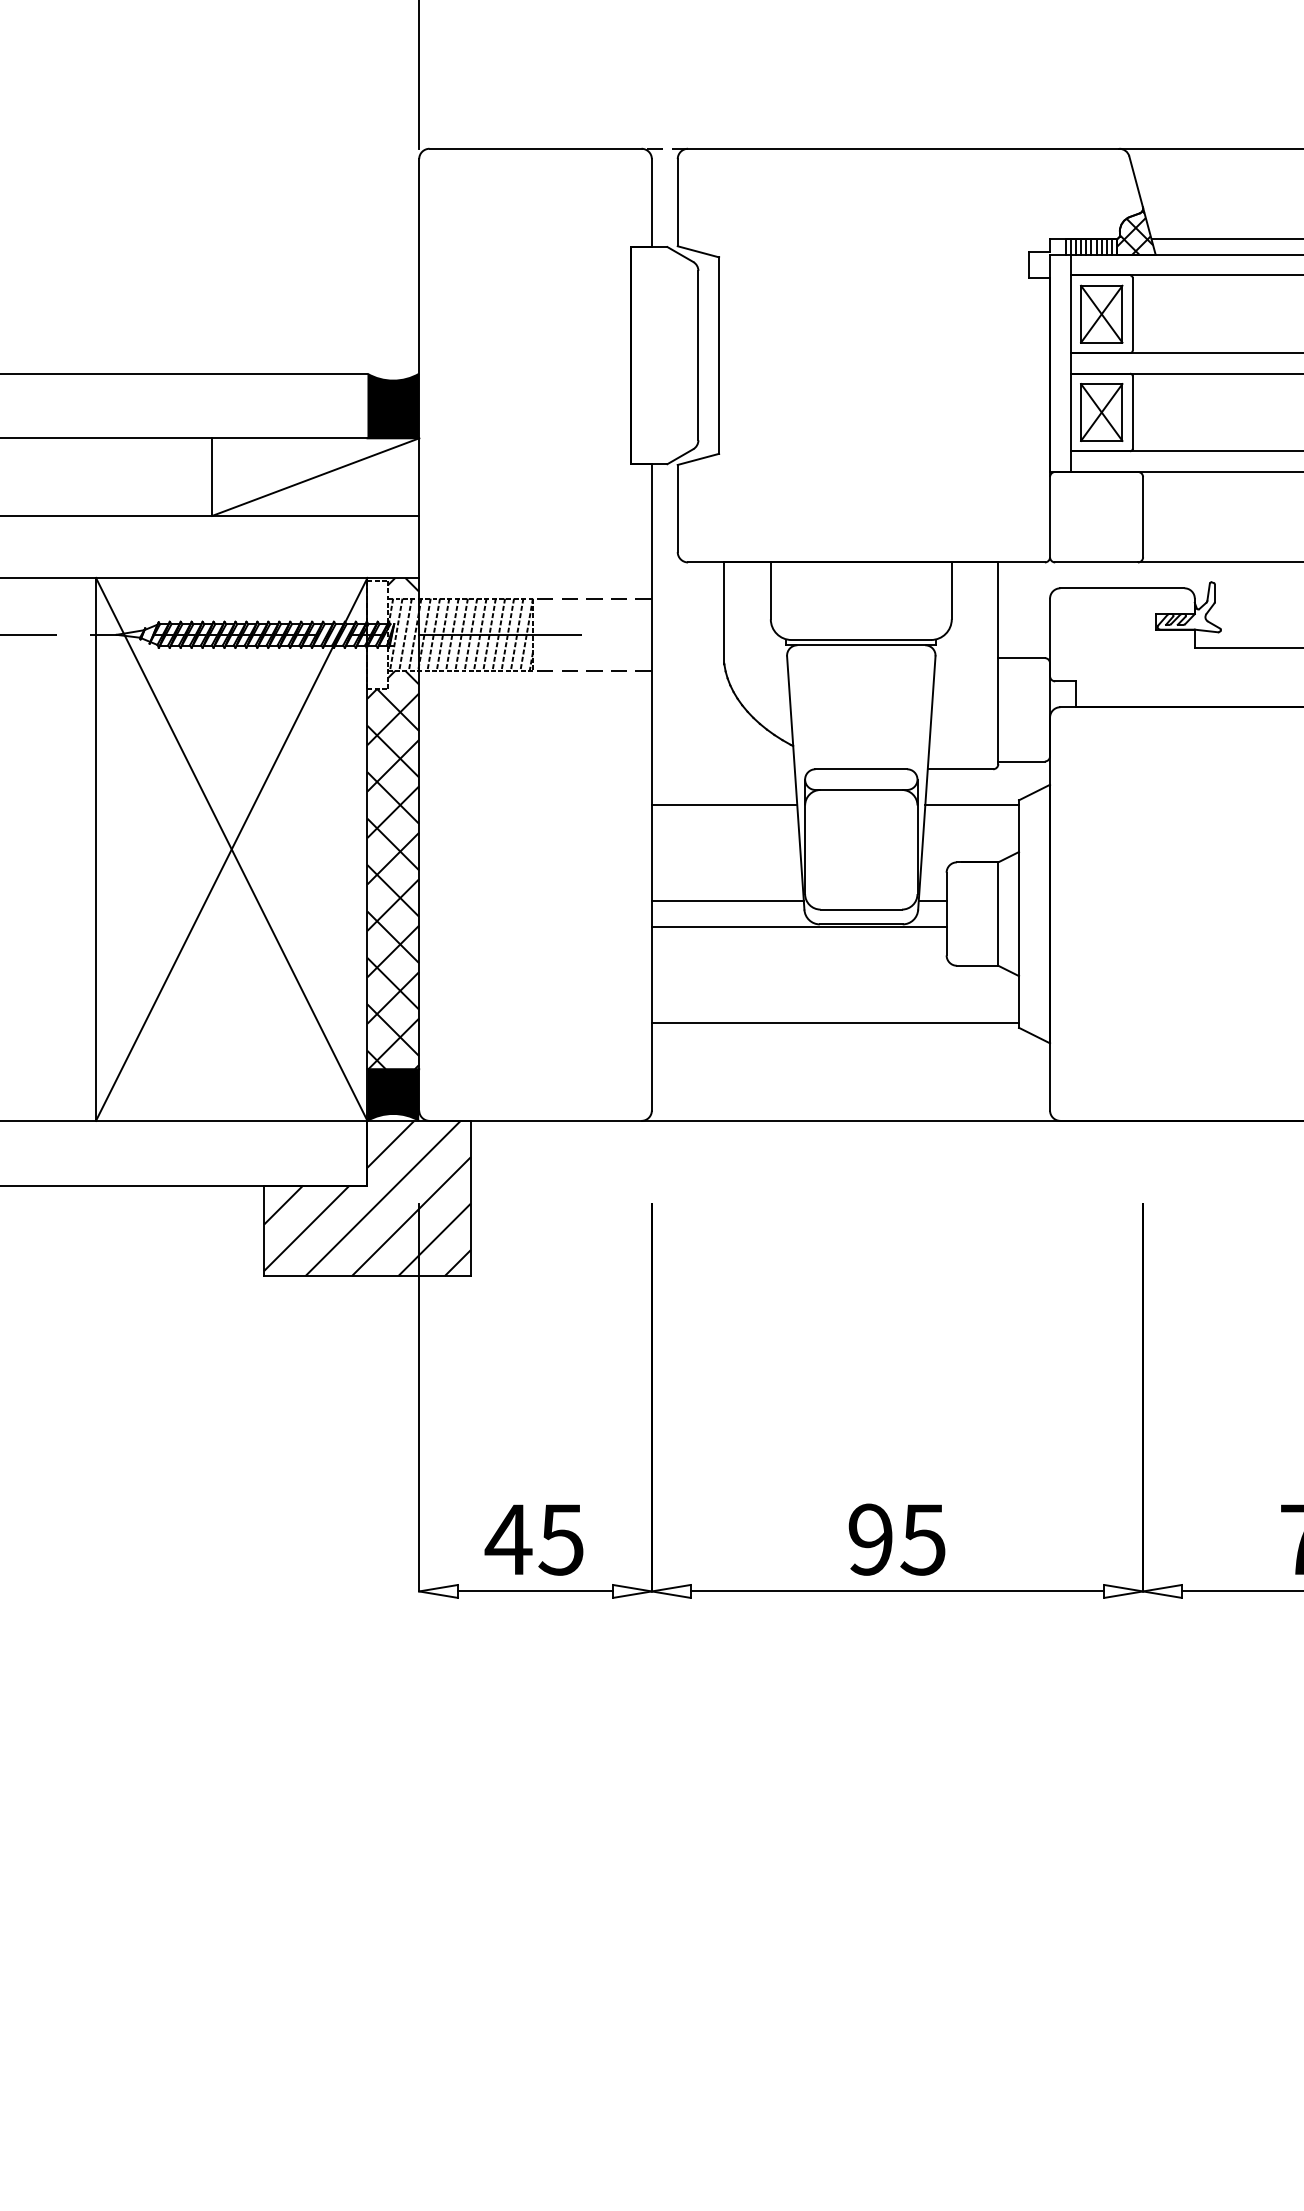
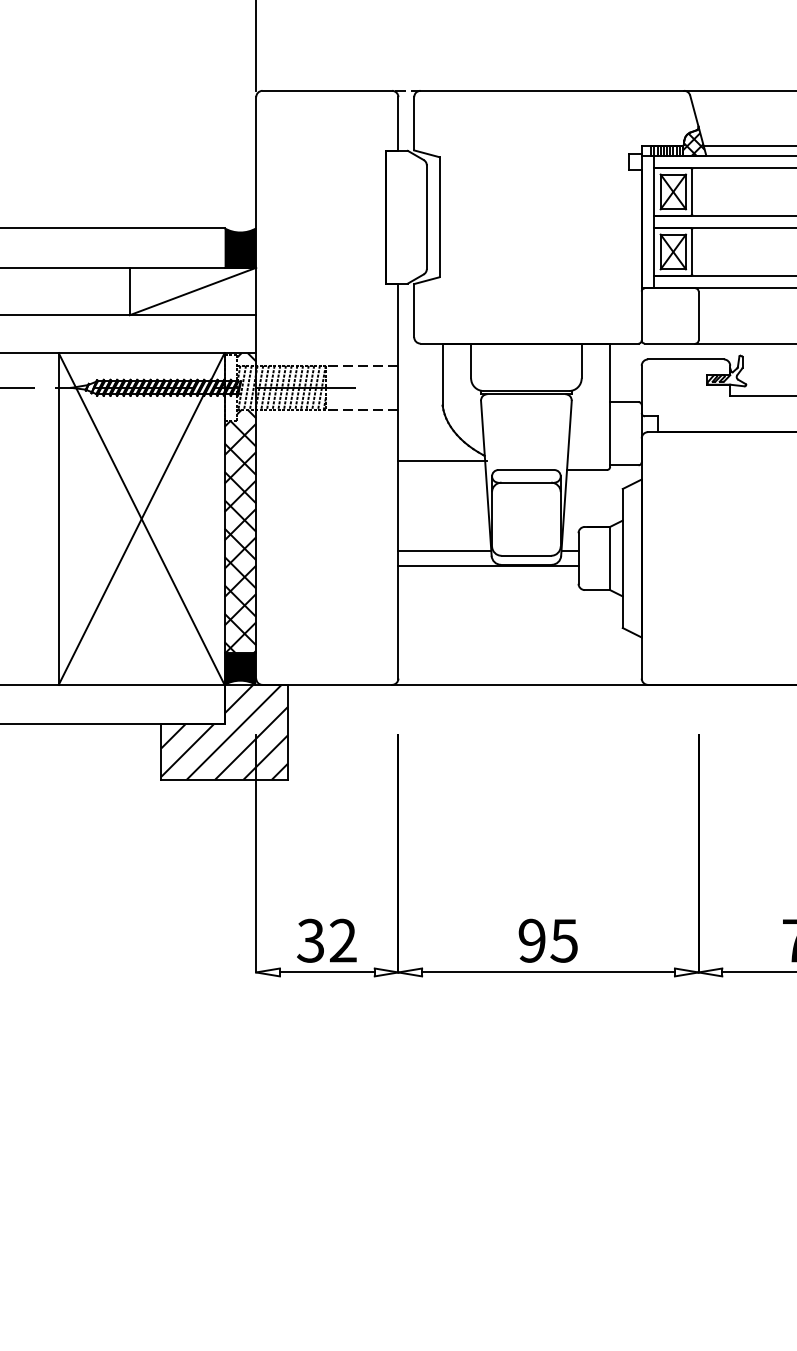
line: (724, 806) -> (442, 461), moved
line: (971, 806) -> (593, 492), removed
line: (835, 1022) -> (510, 624), removed
text: (534, 1539) -> (326, 940), 45 -> 32

